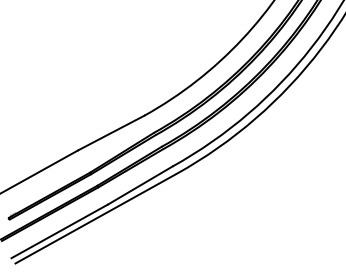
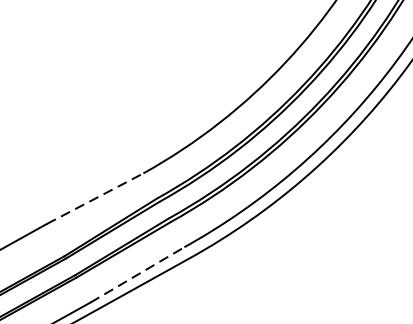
line: (111, 132) -> (95, 197), solid -> dashed
line: (140, 185) -> (137, 274), solid -> dashed

